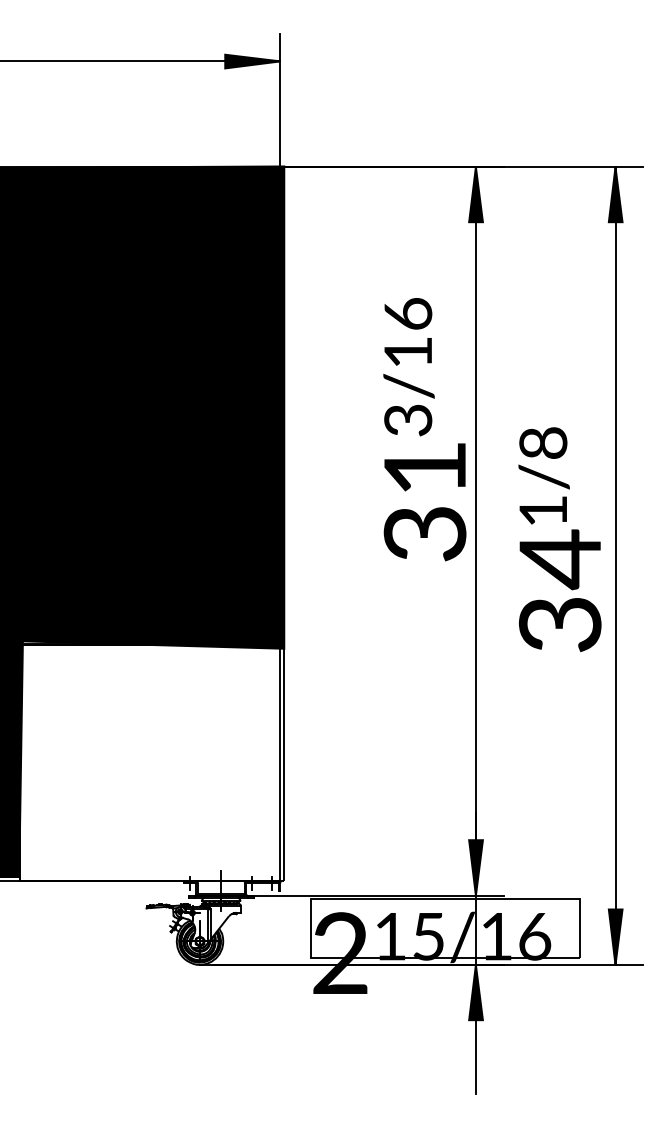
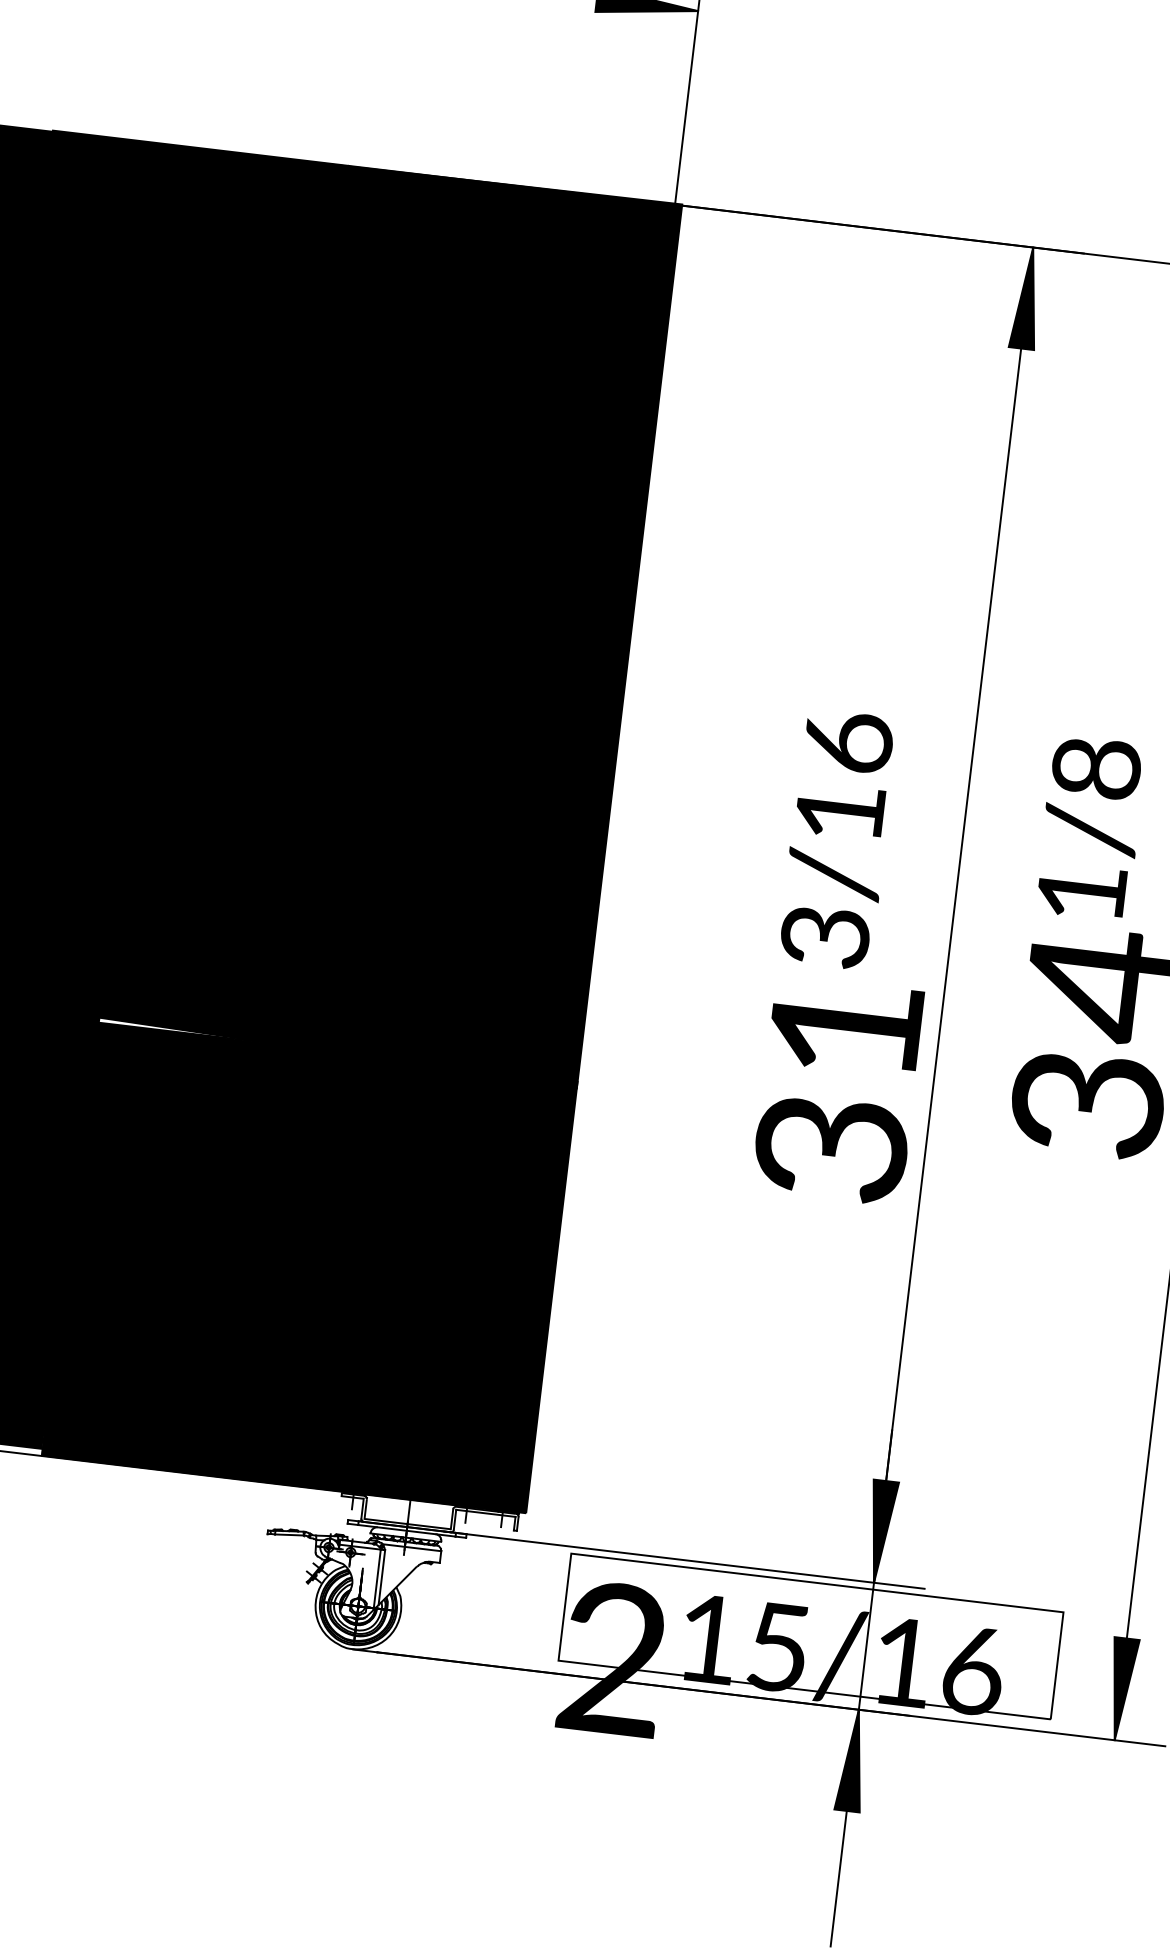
text: (424, 429) -> (853, 957), moved
fill: (152, 762) -> (310, 1268), added

